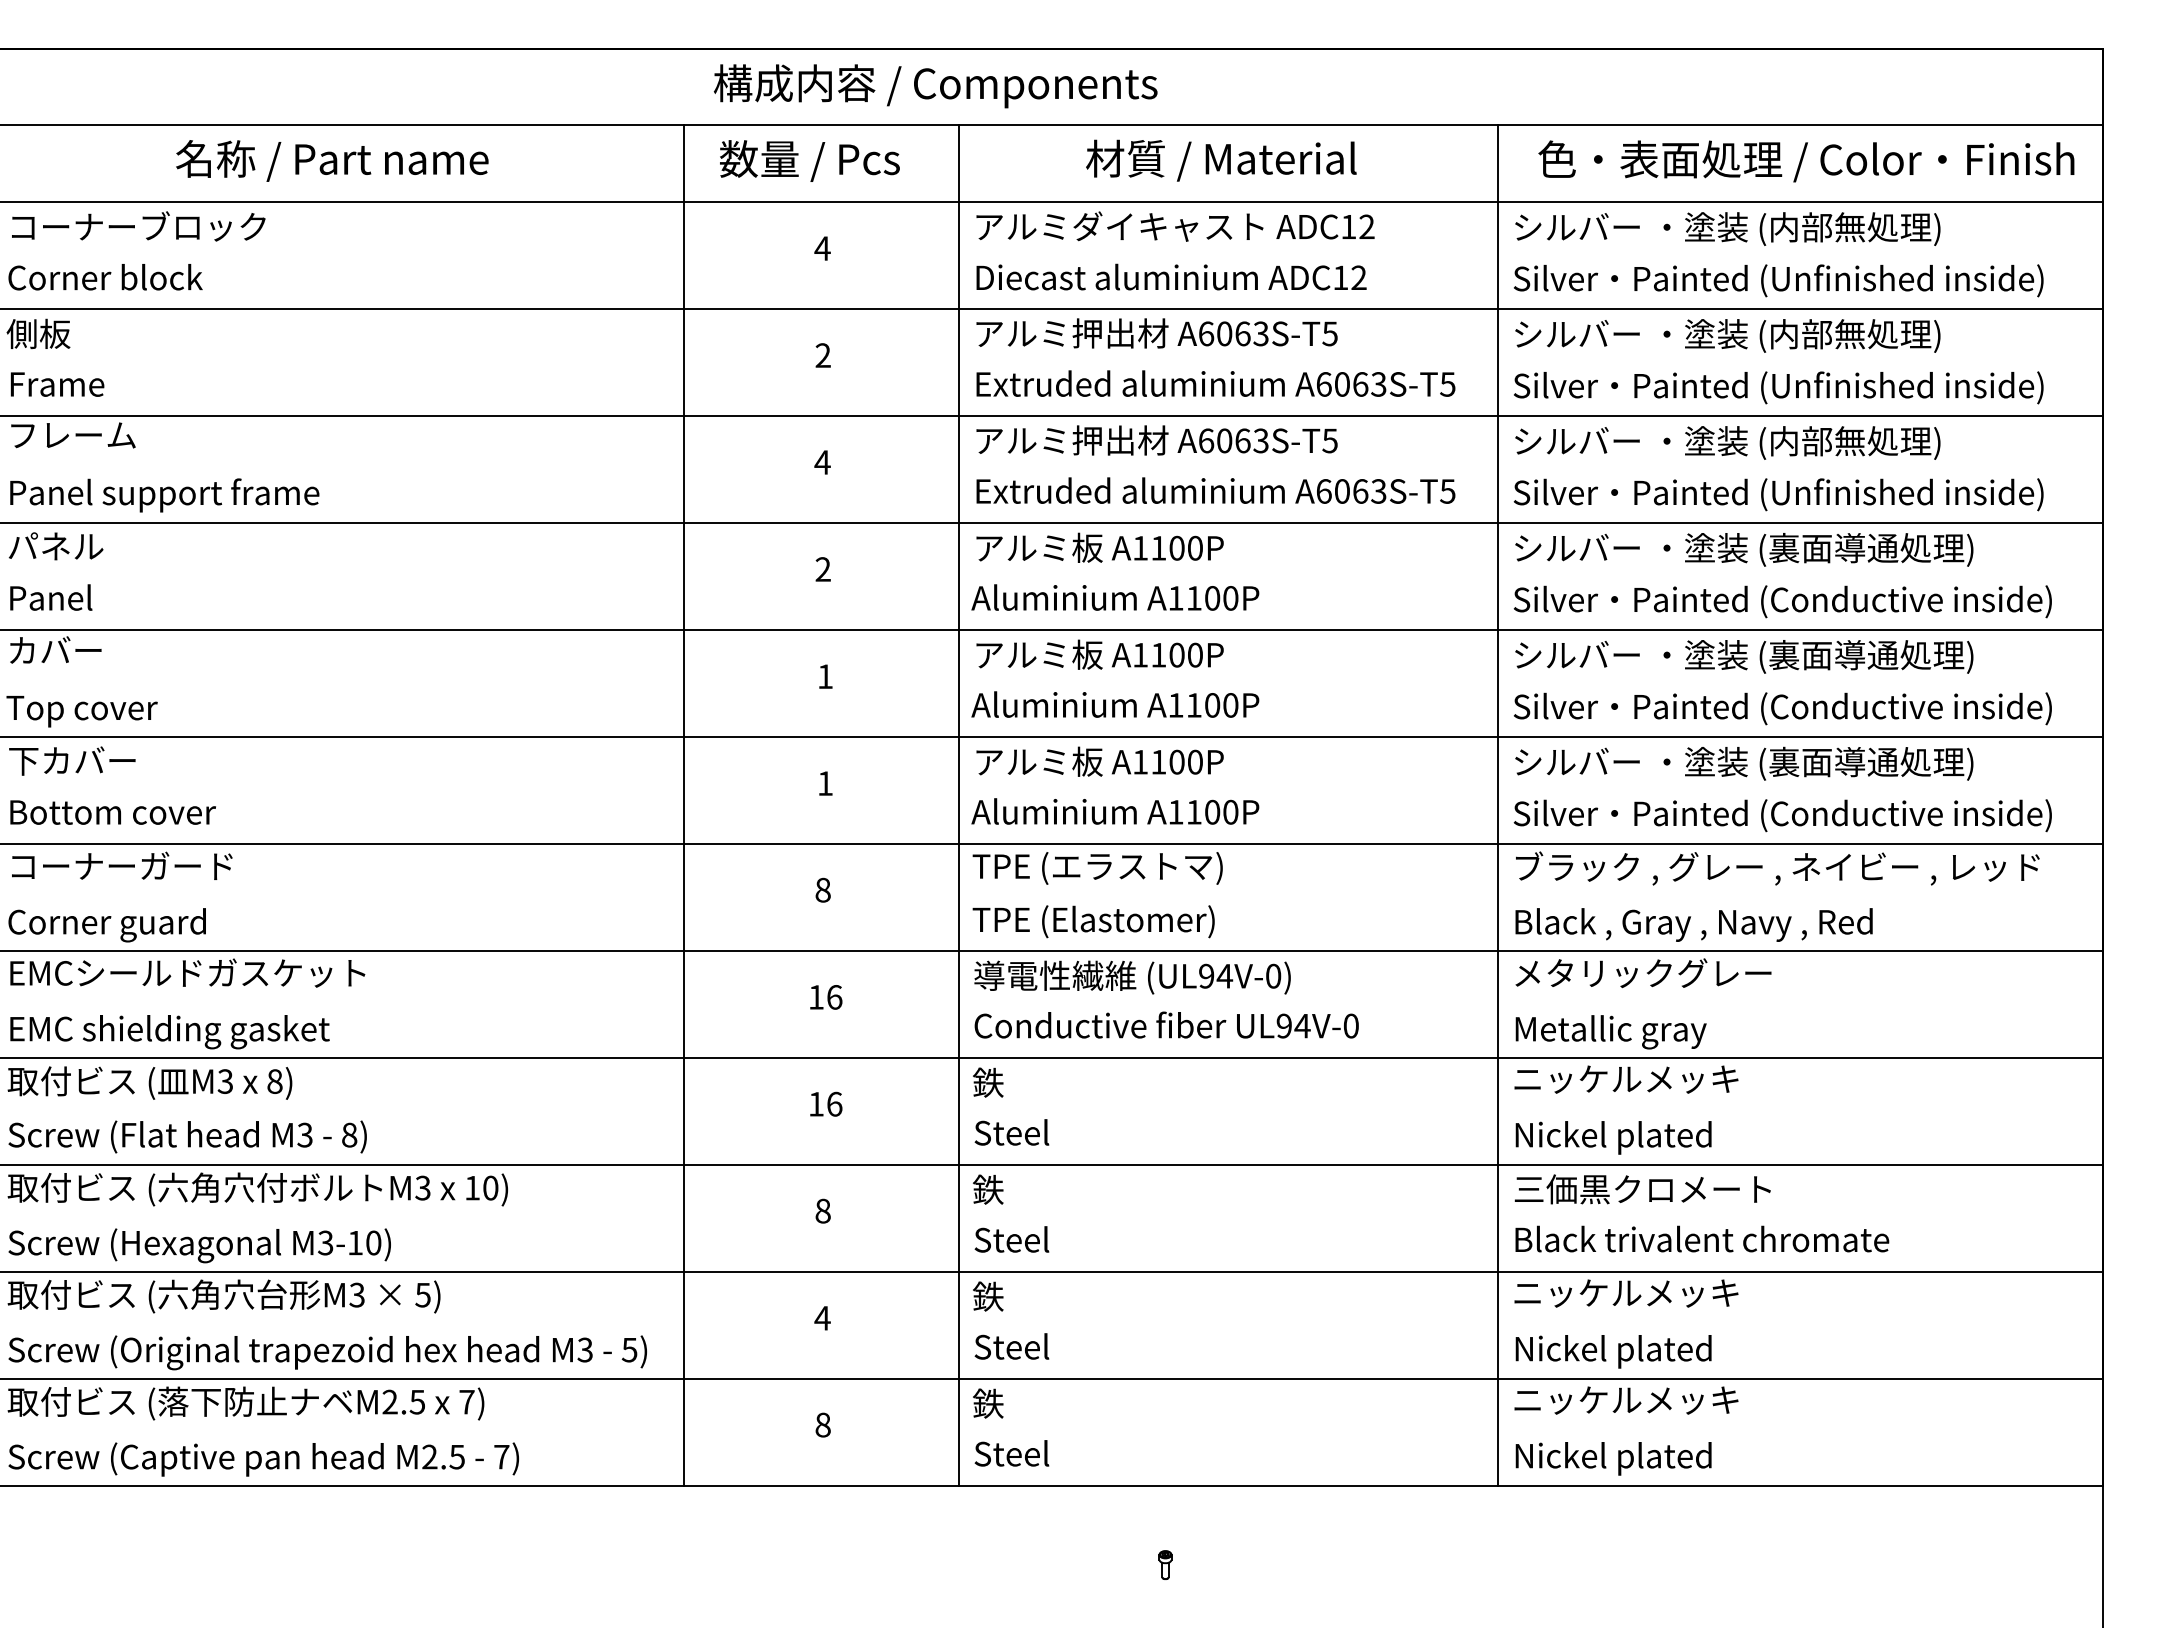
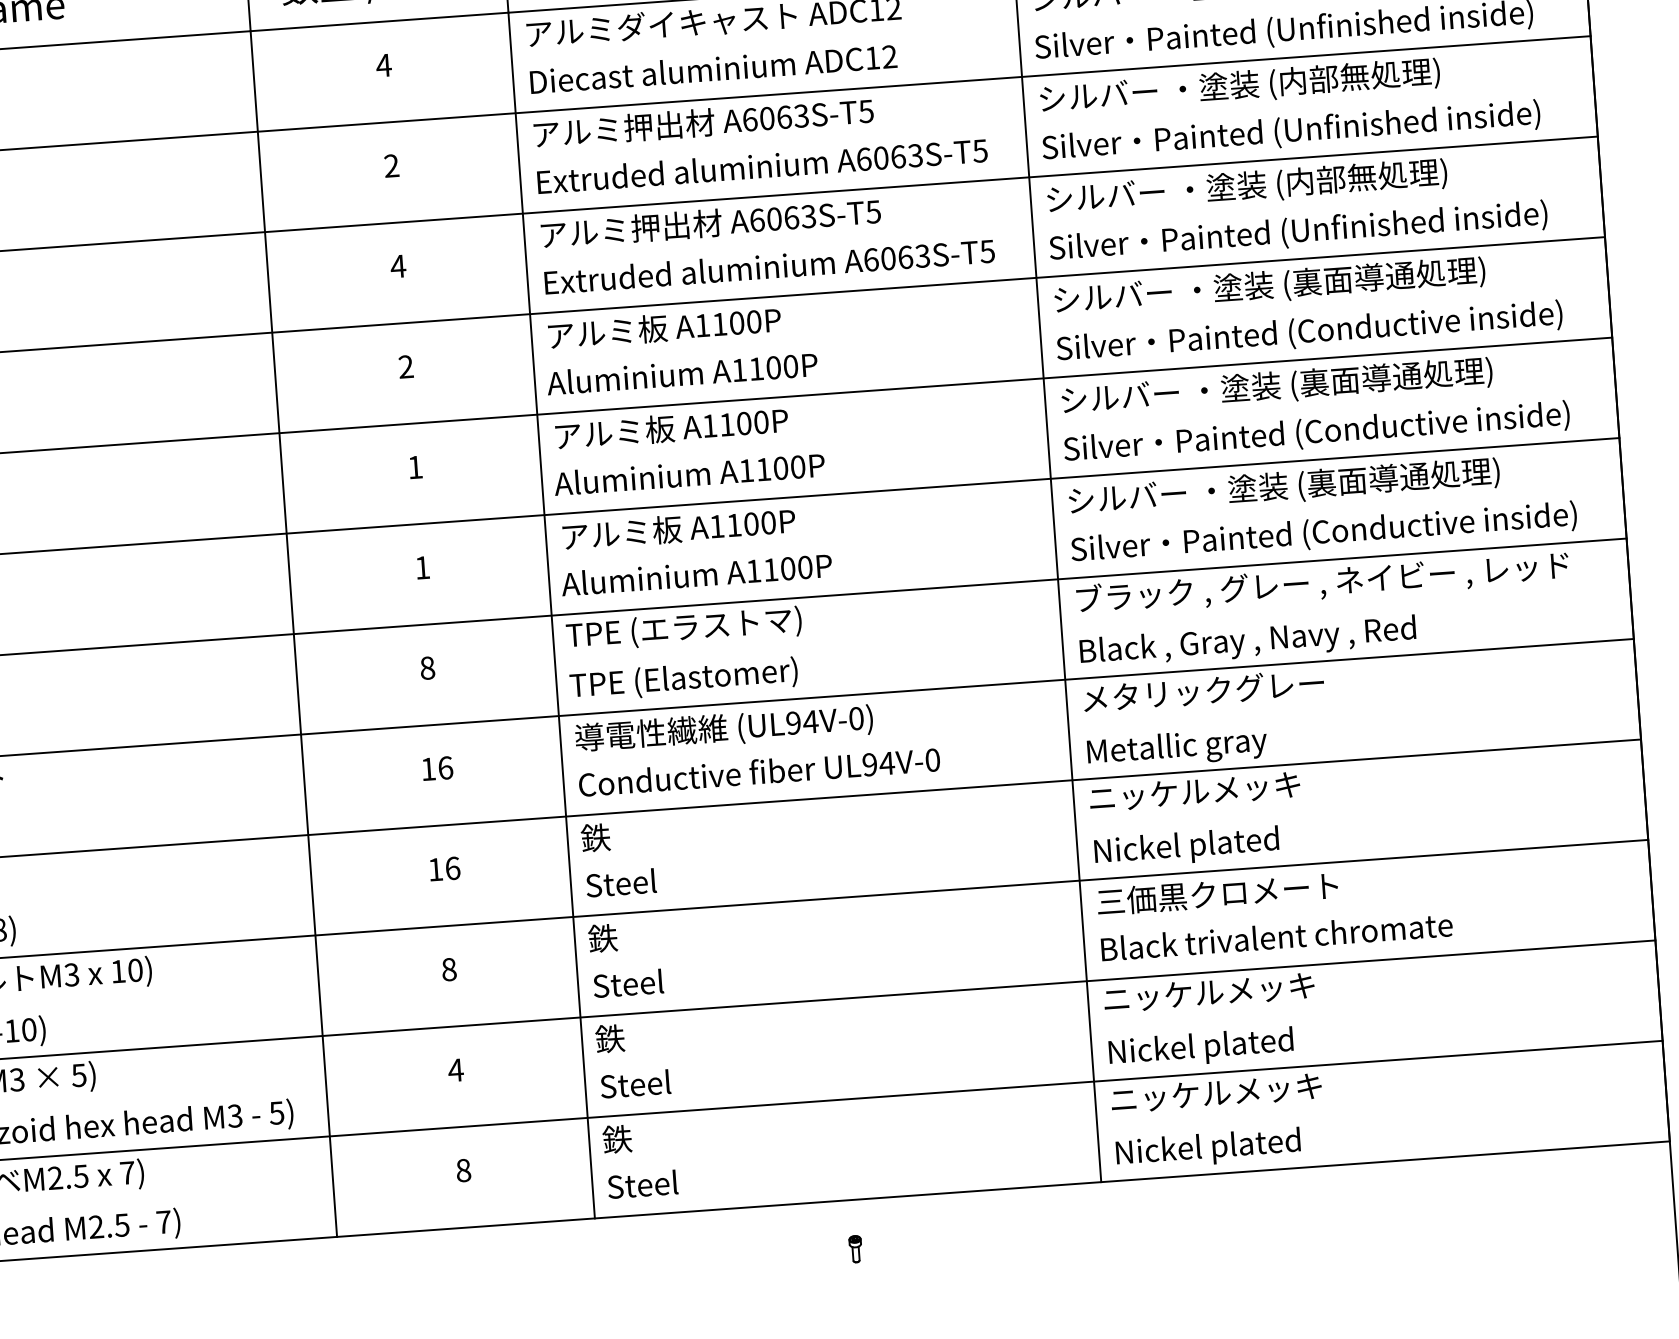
part: (1165, 1564) -> (855, 1248), moved

